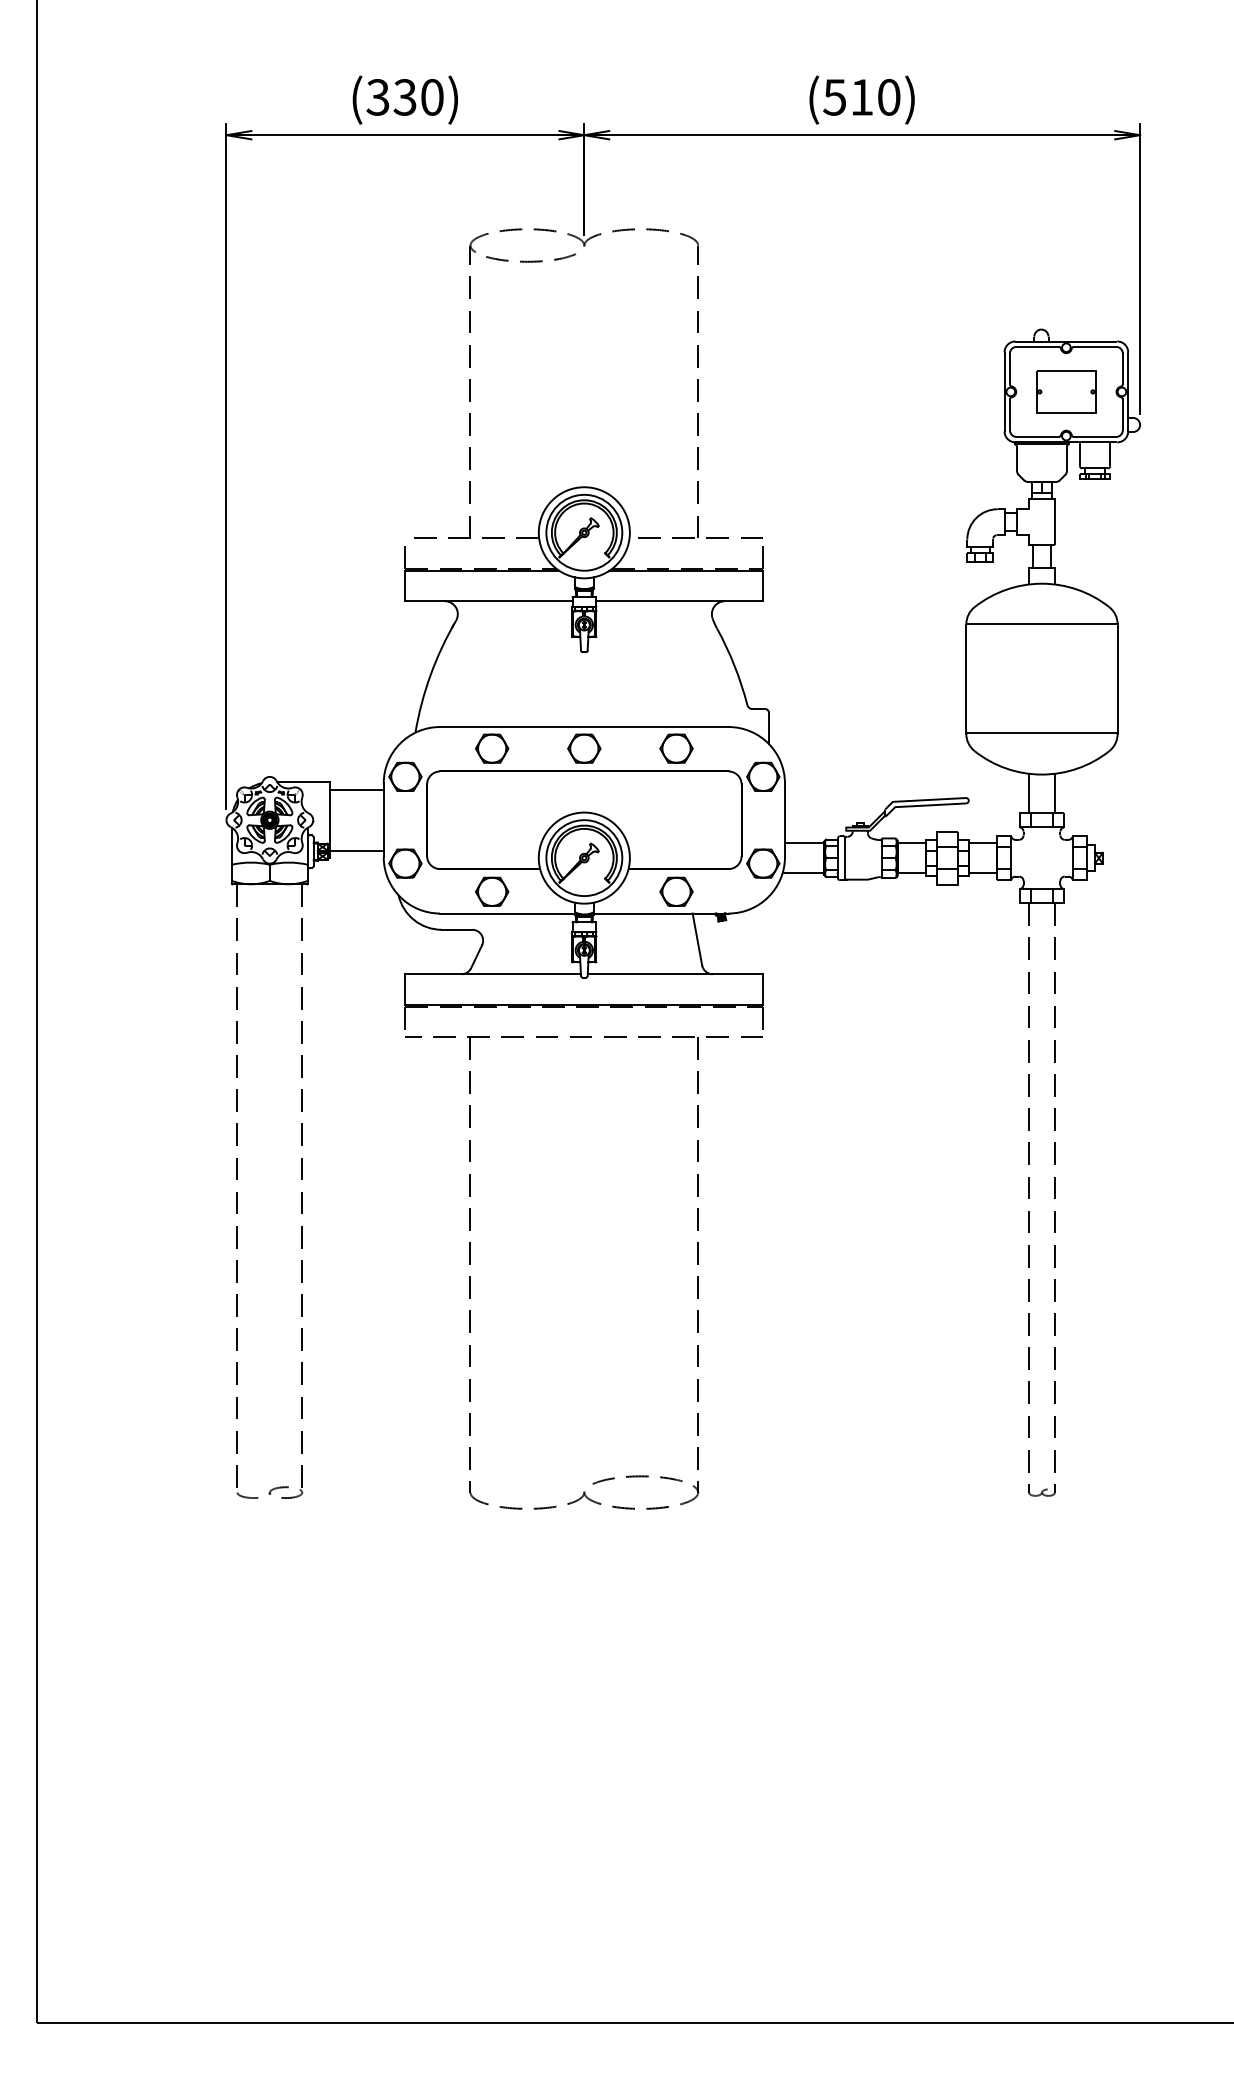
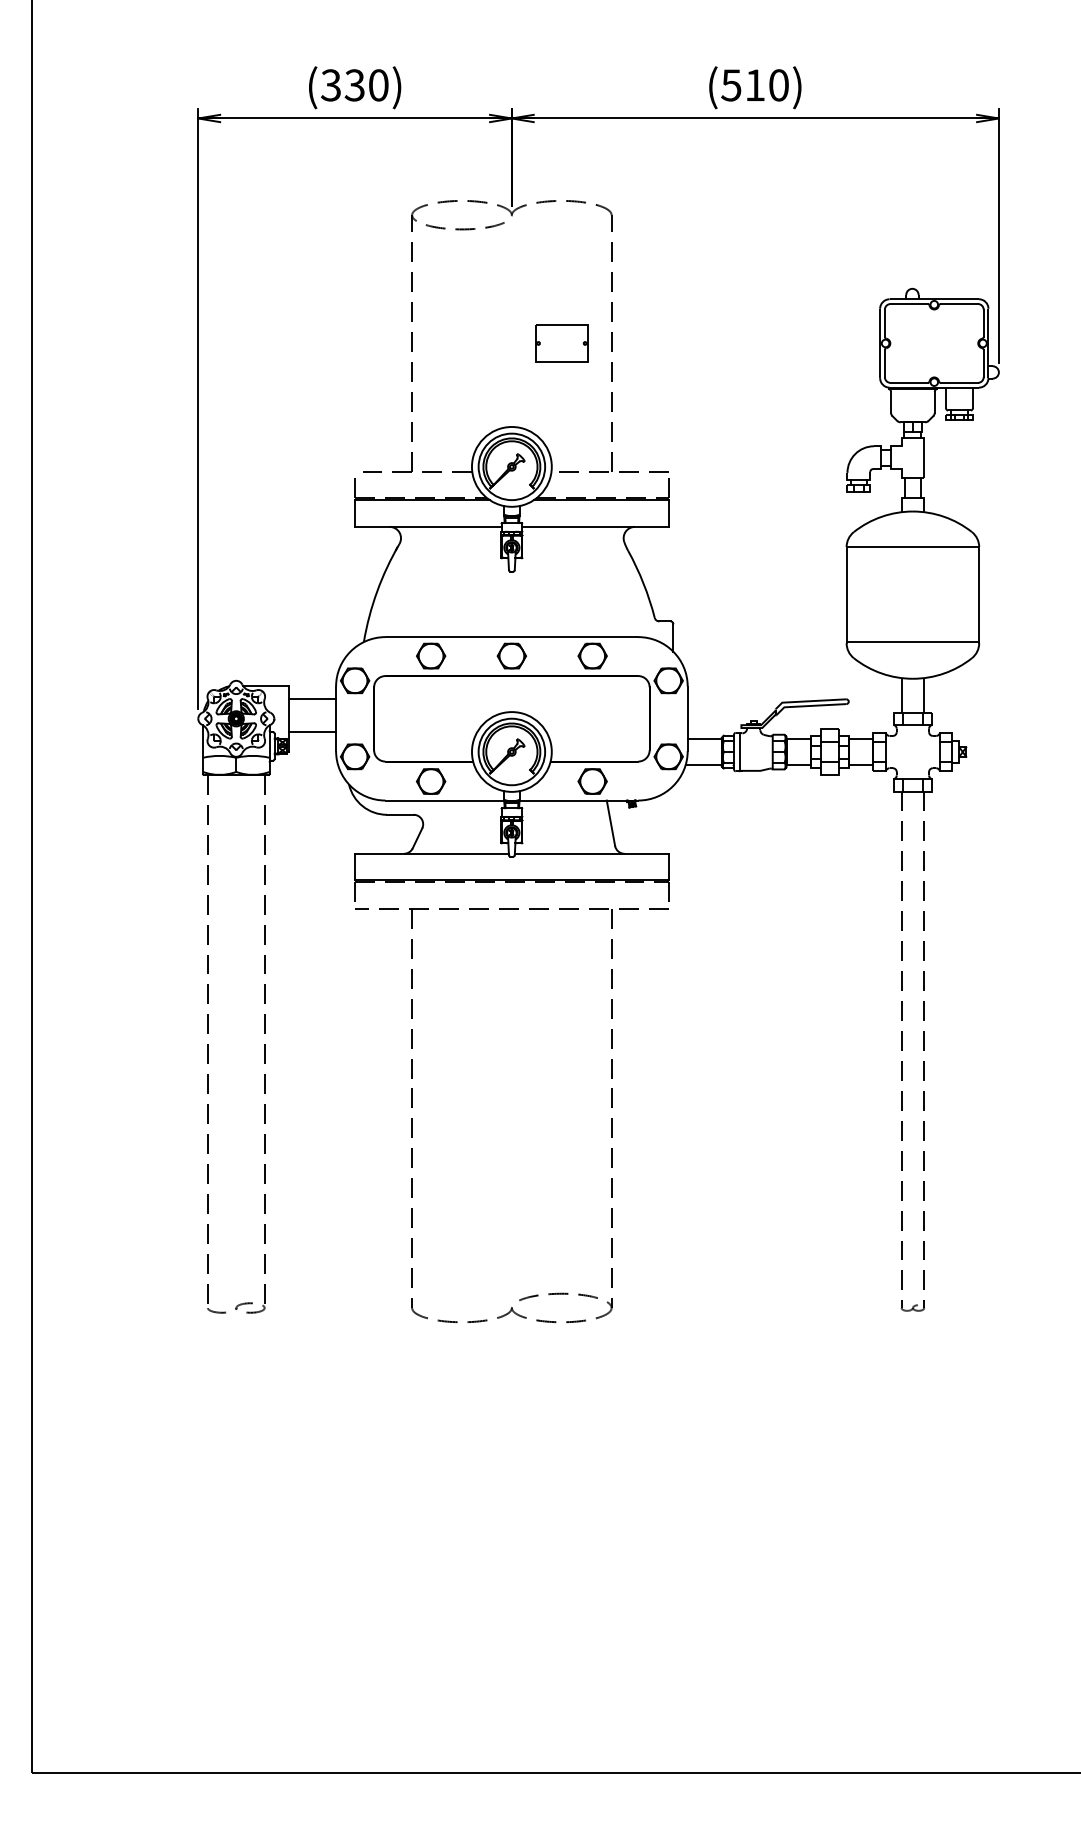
part: (1066, 391) -> (561, 343), moved
line: (356, 789) -> (312, 731), moved
line: (356, 850) -> (312, 698), moved

